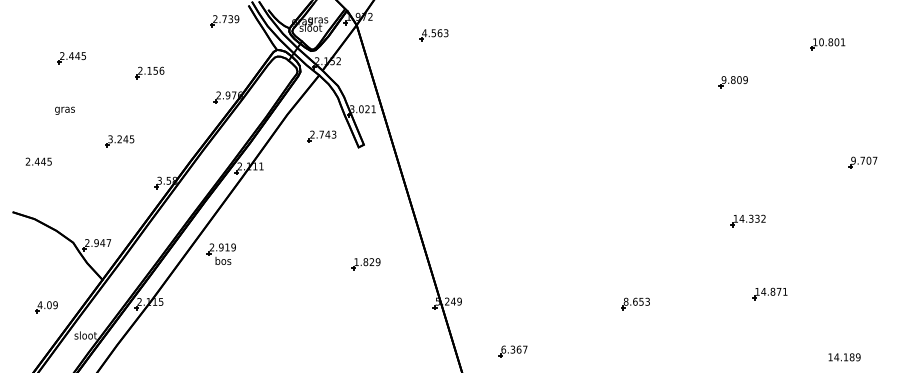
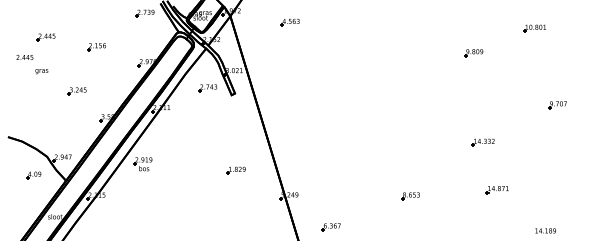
part: (432, 34) -> (289, 22), moved
text: (38, 161) -> (24, 57), moved
part: (45, 307) -> (33, 175), moved

